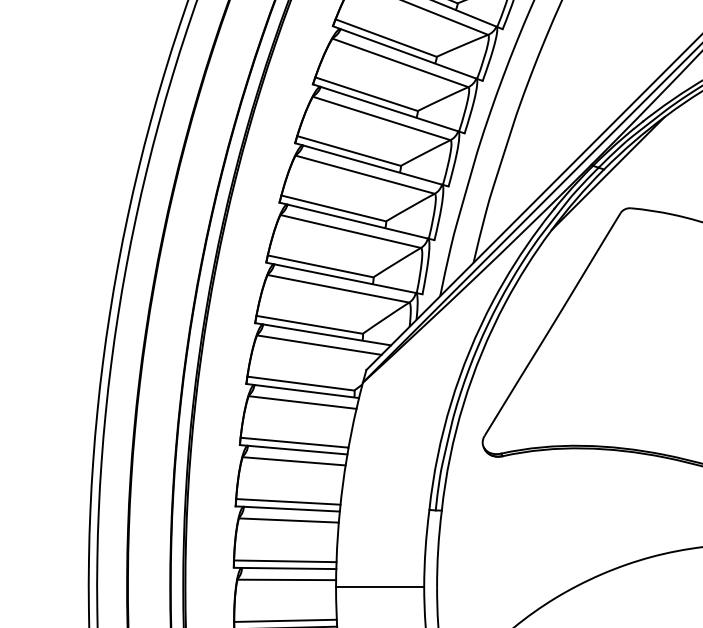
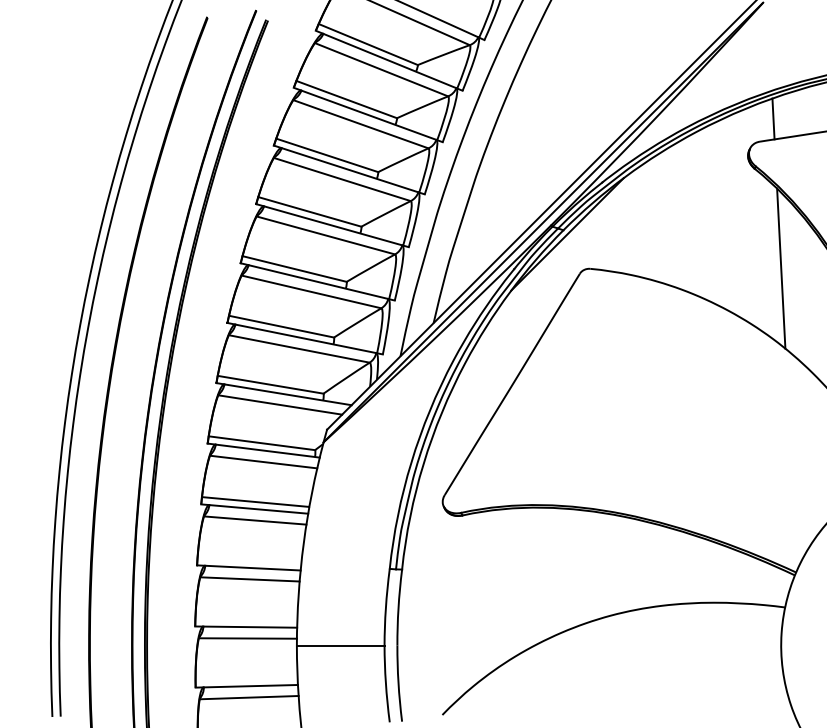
line: (288, 501) -> (249, 560), removed
line: (285, 560) -> (246, 619), removed
line: (285, 621) -> (246, 679), removed

